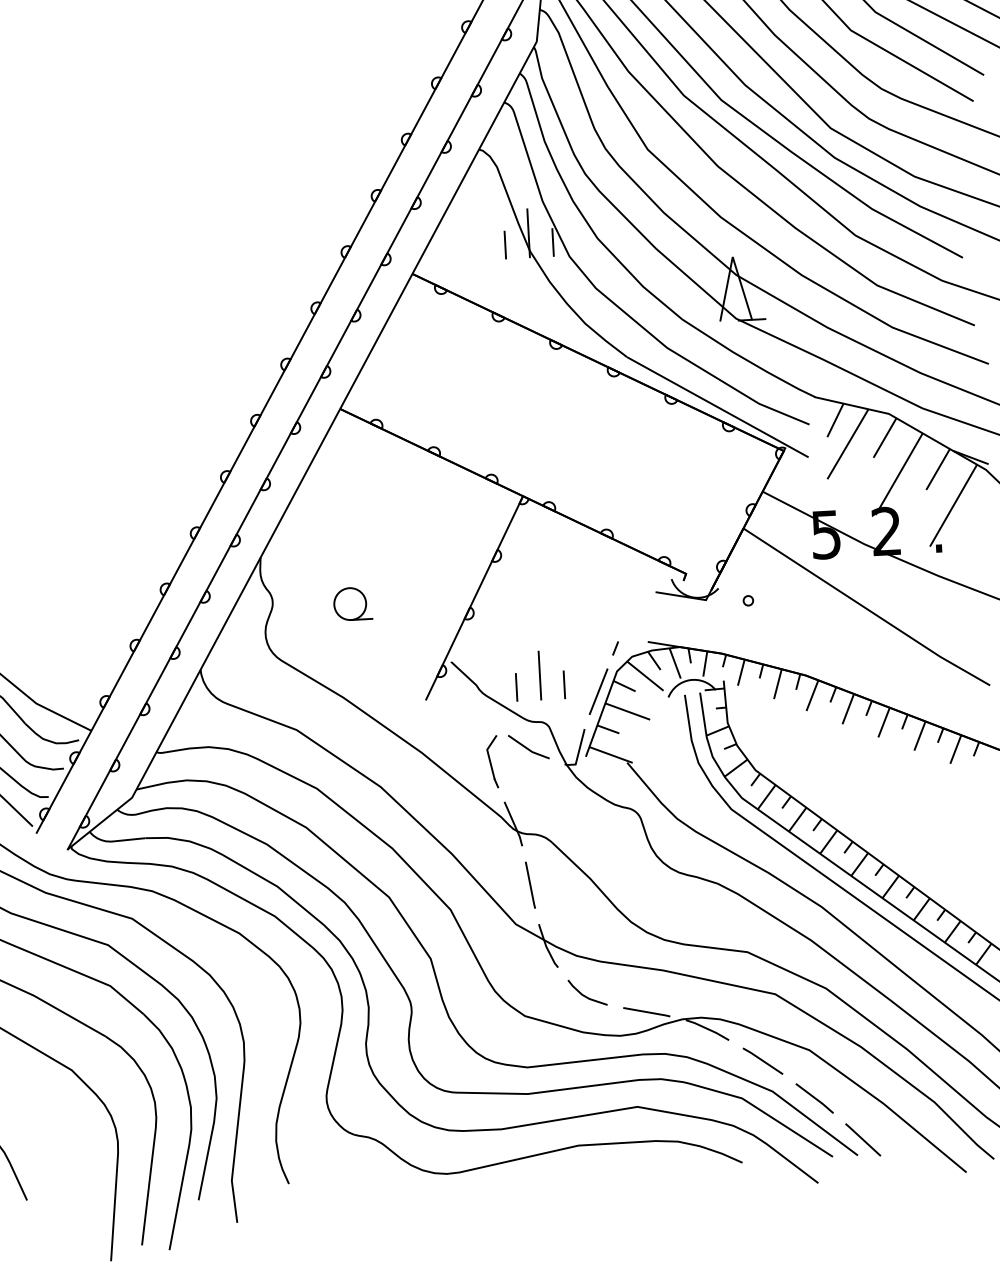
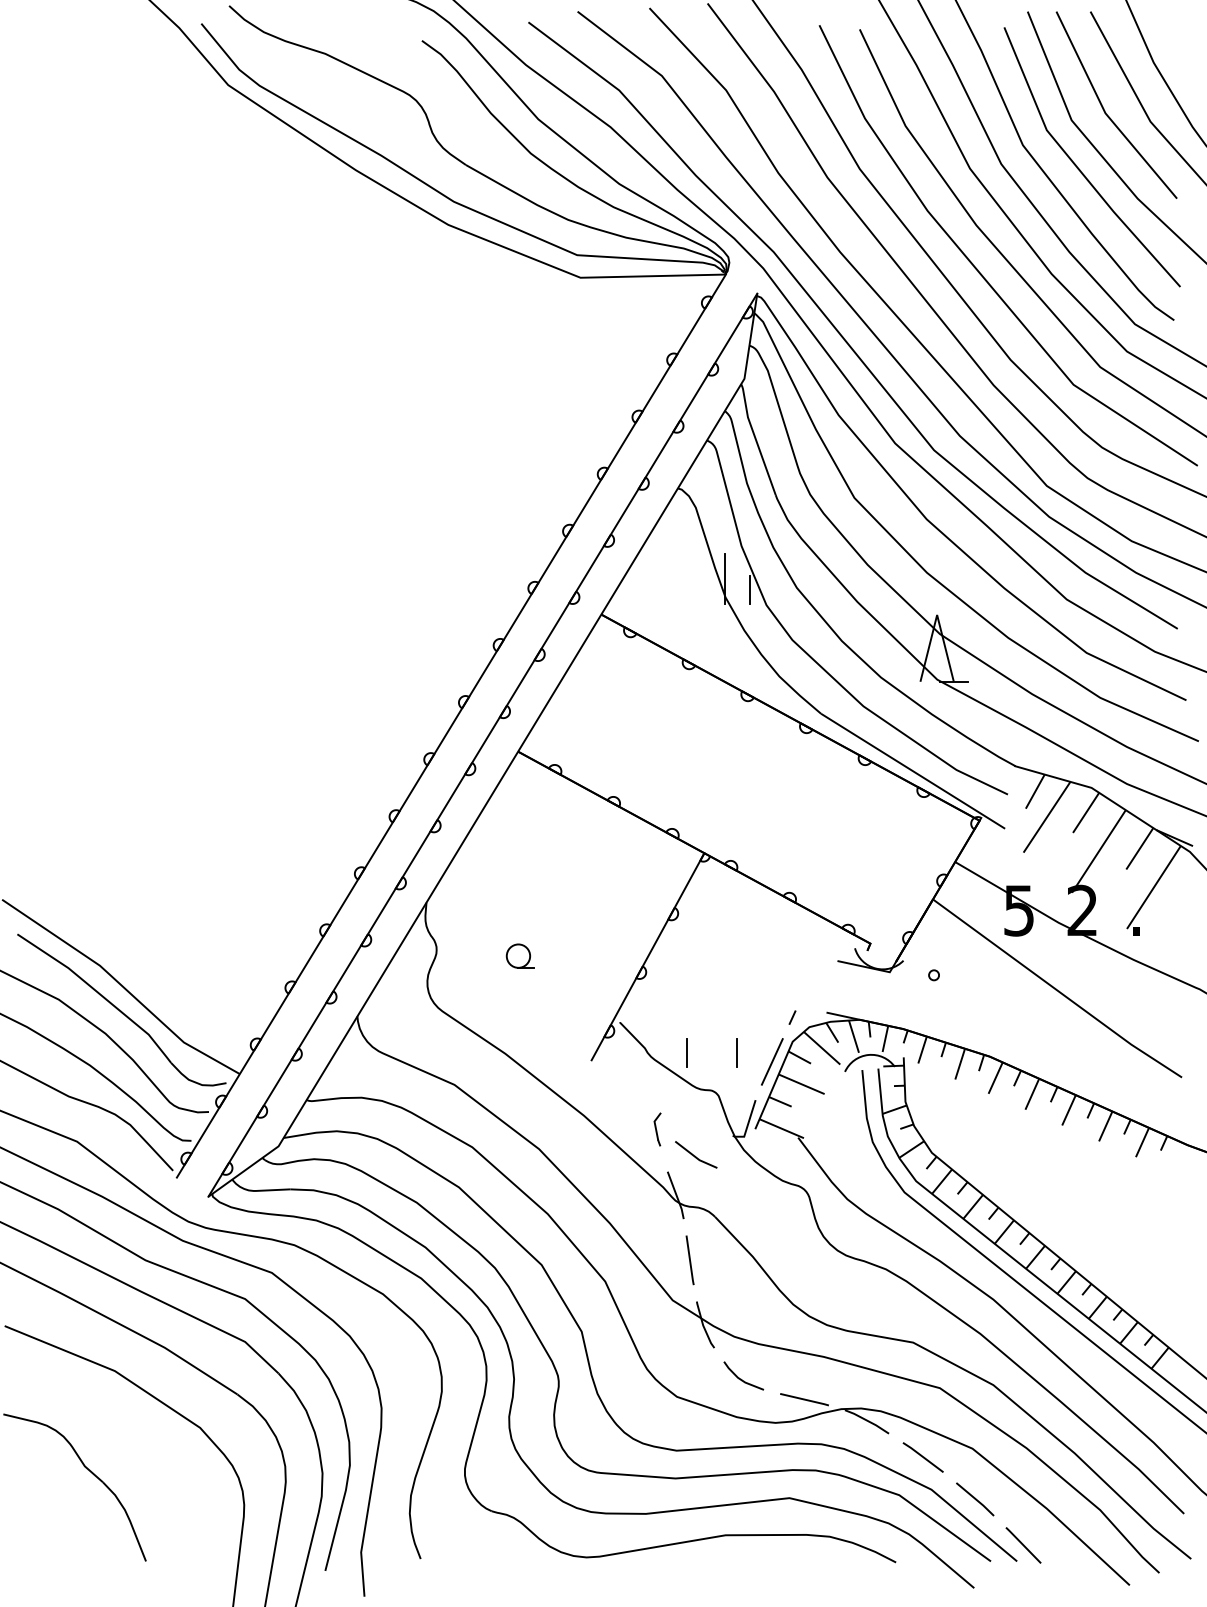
line: (505, 244) -> (700, 589), removed
part: (352, 603) -> (520, 955), size x0.7
line: (539, 675) -> (711, 1041), removed
line: (528, 747) -> (695, 1155), moved
part: (492, 762) -> (657, 1129), size x0.6

